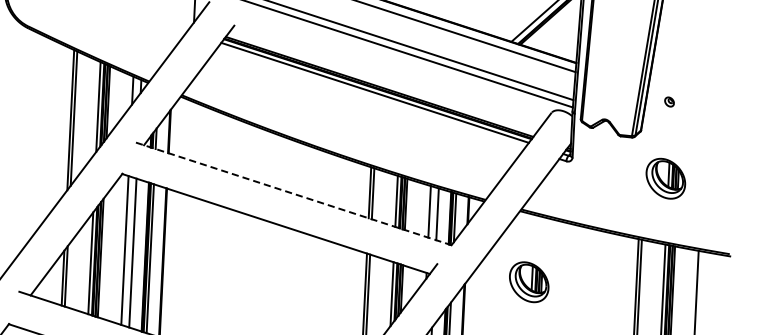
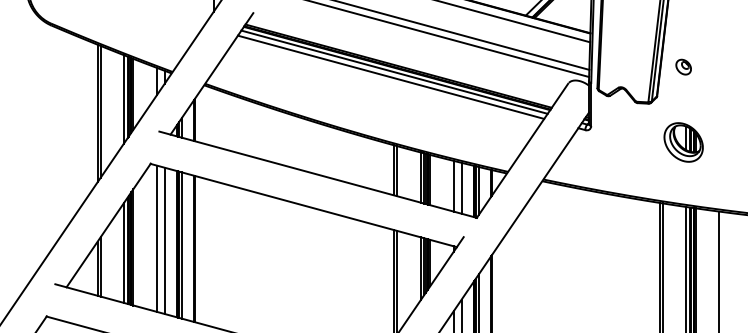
line: (370, 97) -> (390, 76), added
part: (669, 101) -> (683, 66), size x1.67
line: (292, 193) -> (318, 174), dashed -> solid
part: (529, 282) -> (554, 250), removed

